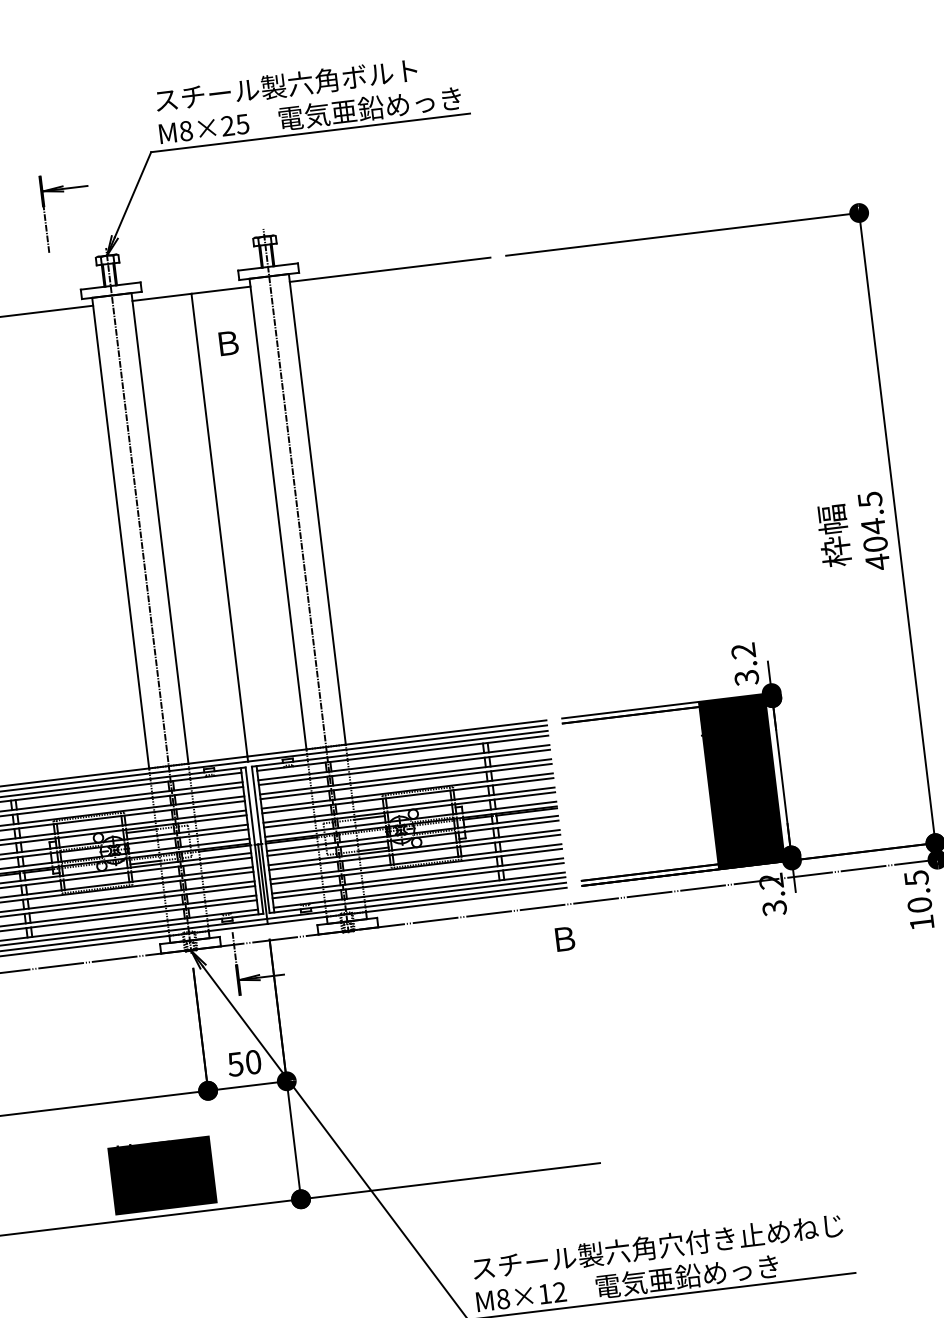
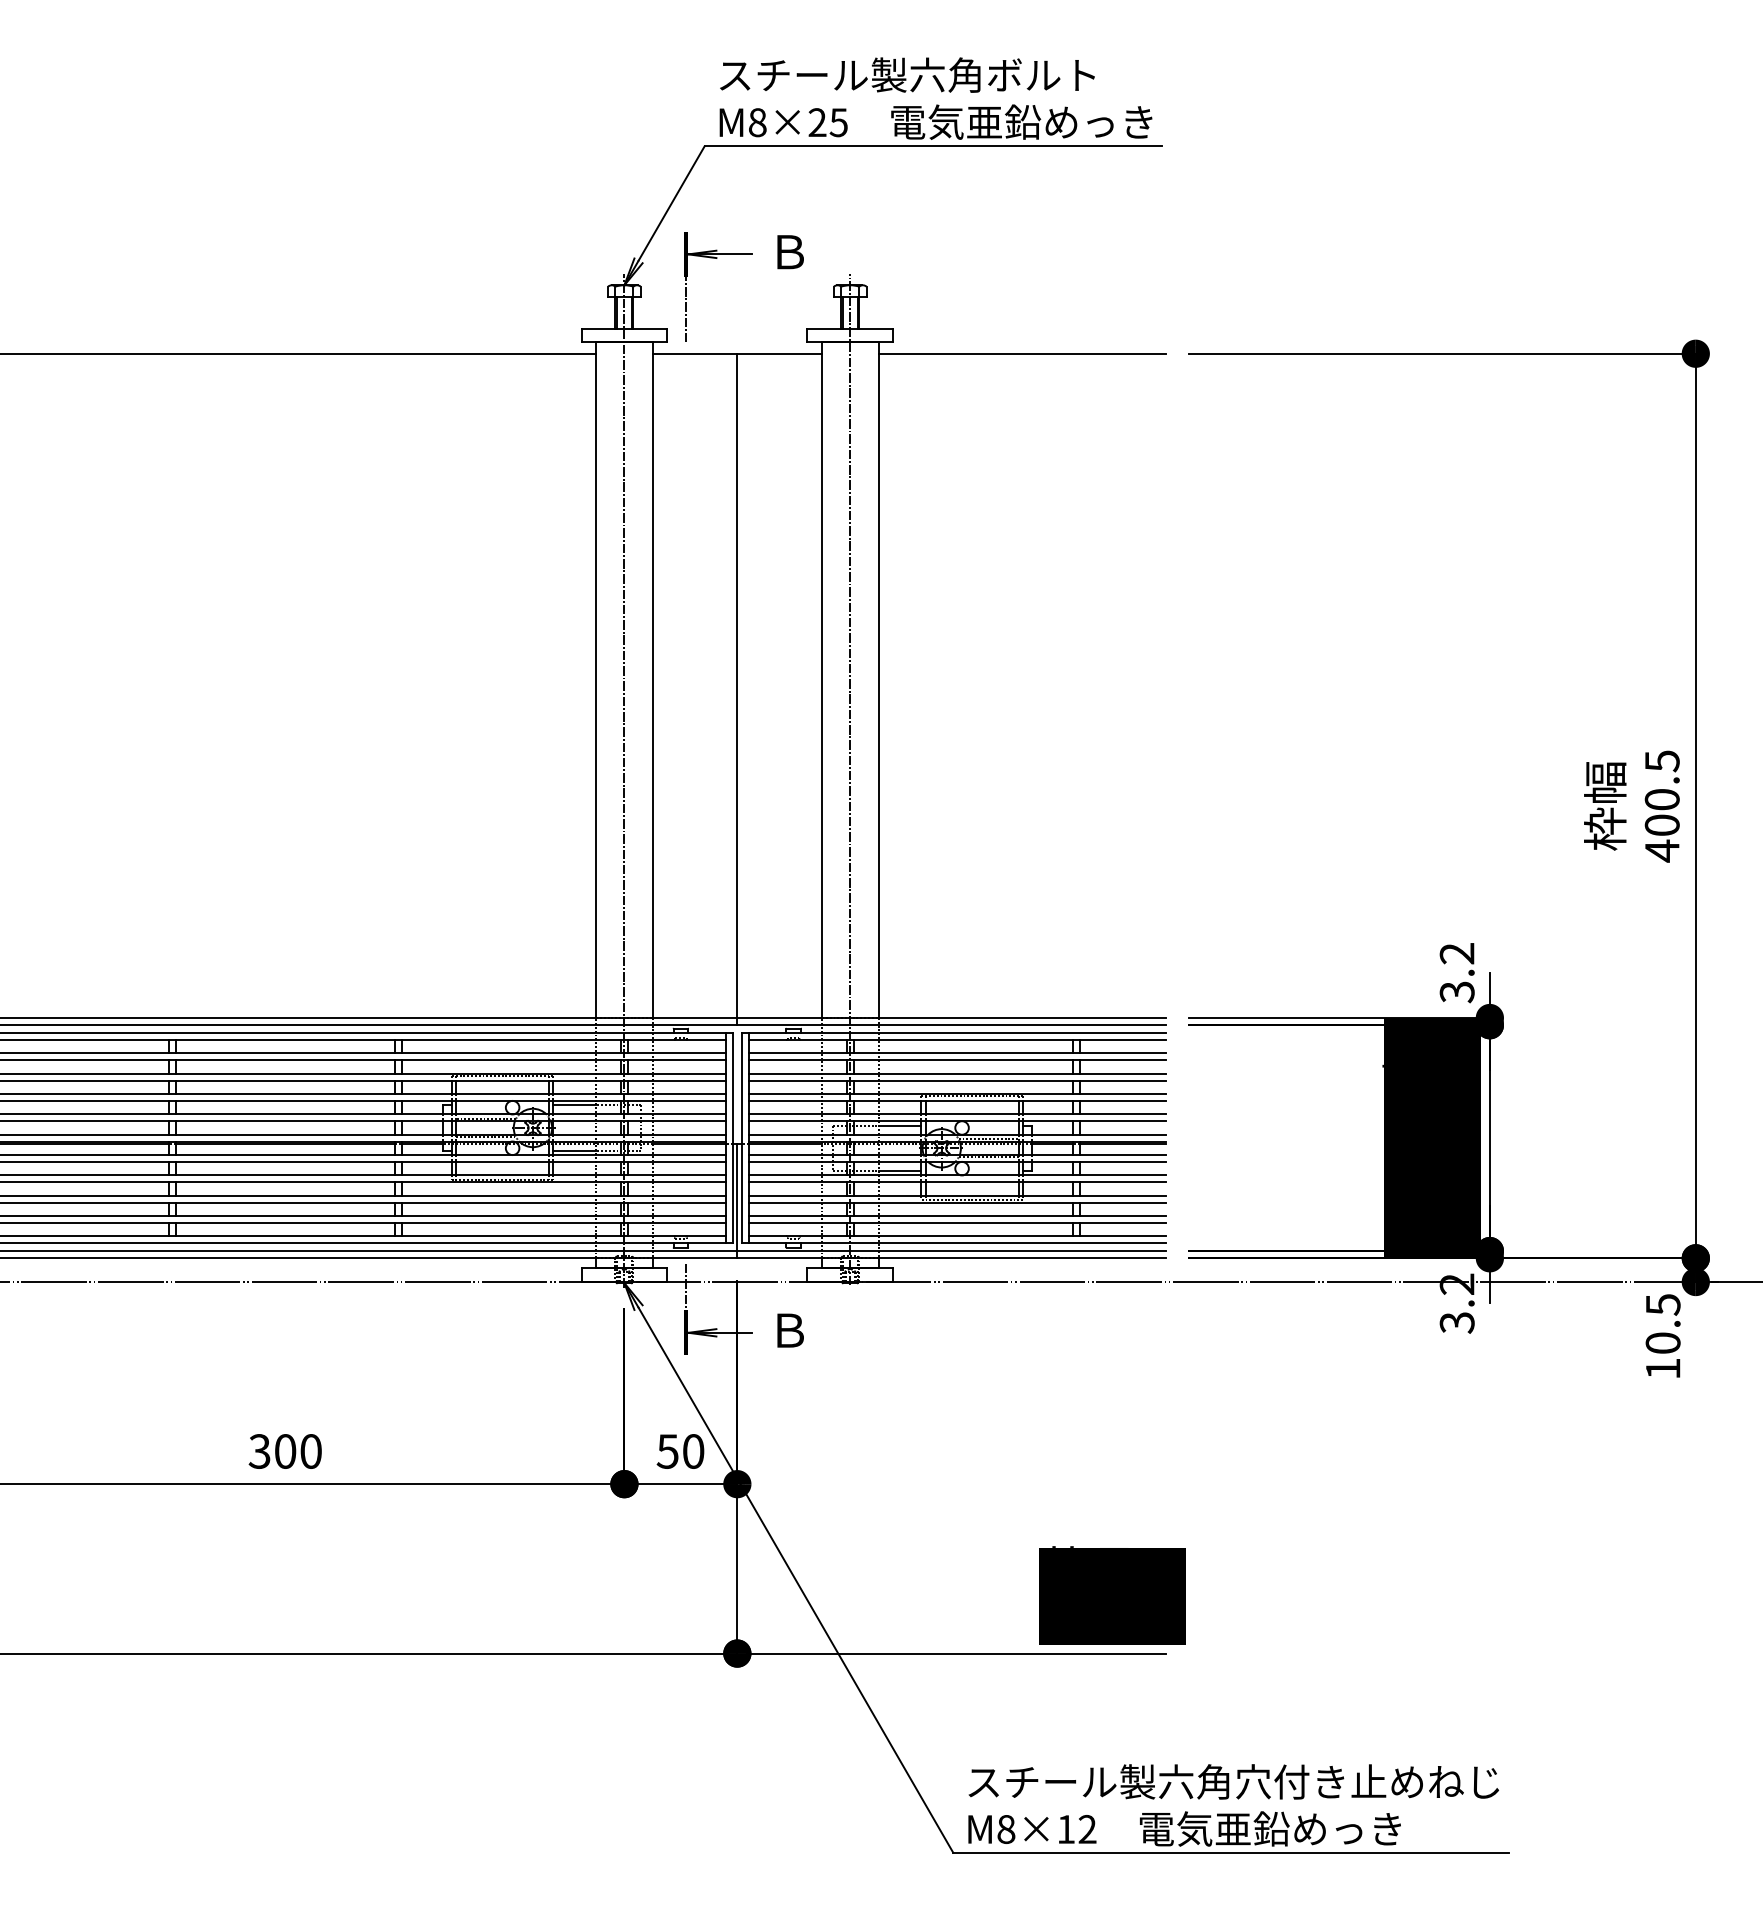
part: (64, 191) -> (717, 258), moved
text: (228, 343) -> (790, 252), moved
text: (872, 526) -> (1661, 799), 404.5 -> 400.5
text: (565, 938) -> (790, 1330), moved
text: (162, 1175) -> (1112, 1595), moved

